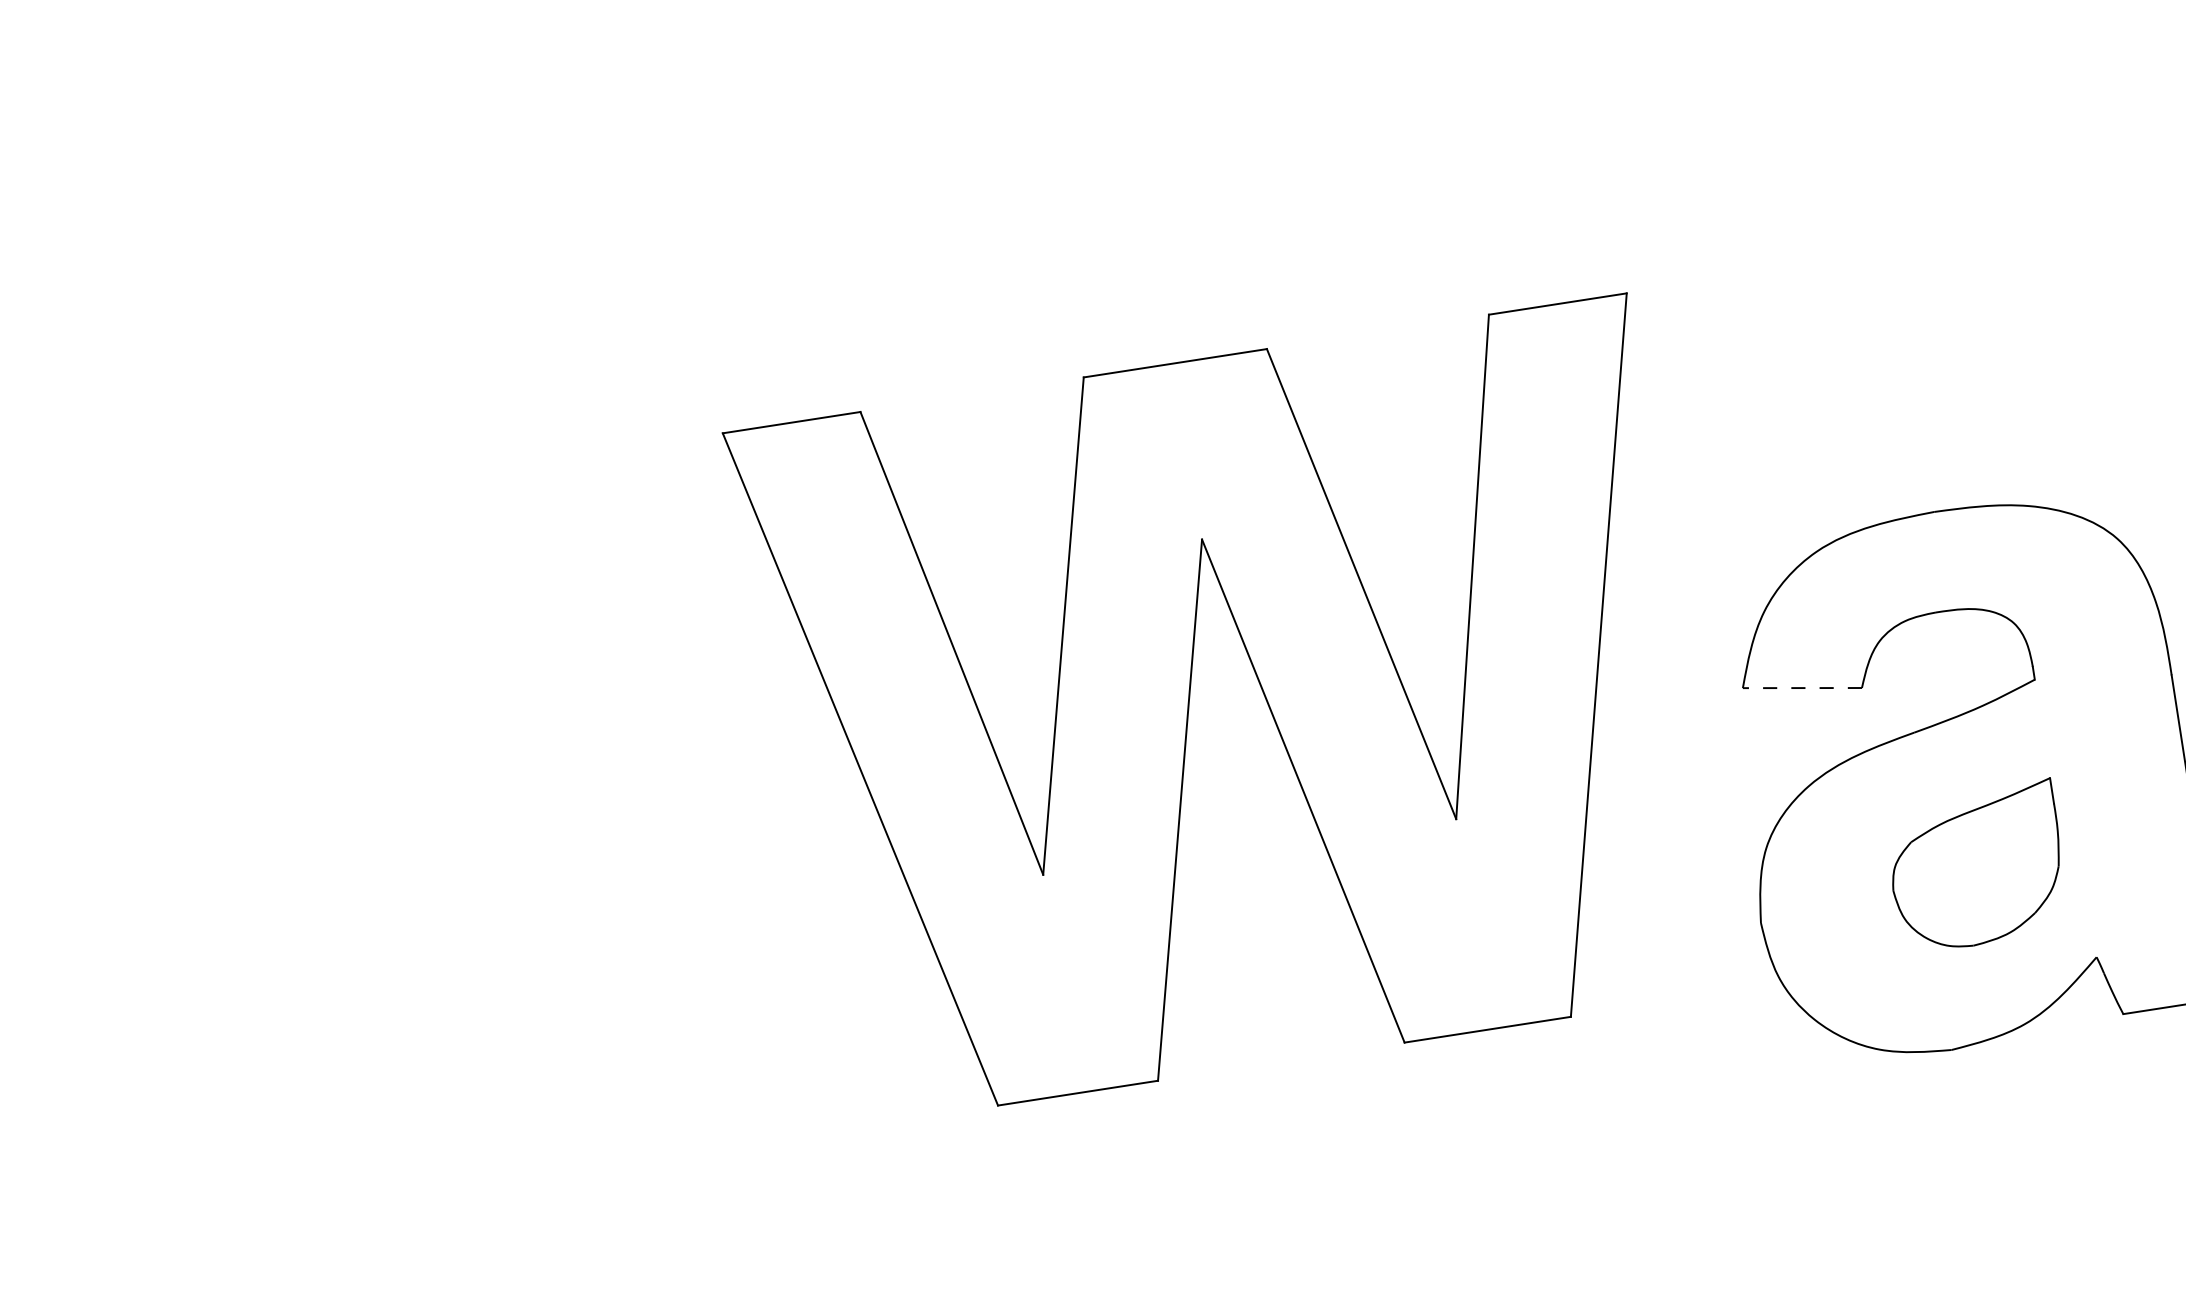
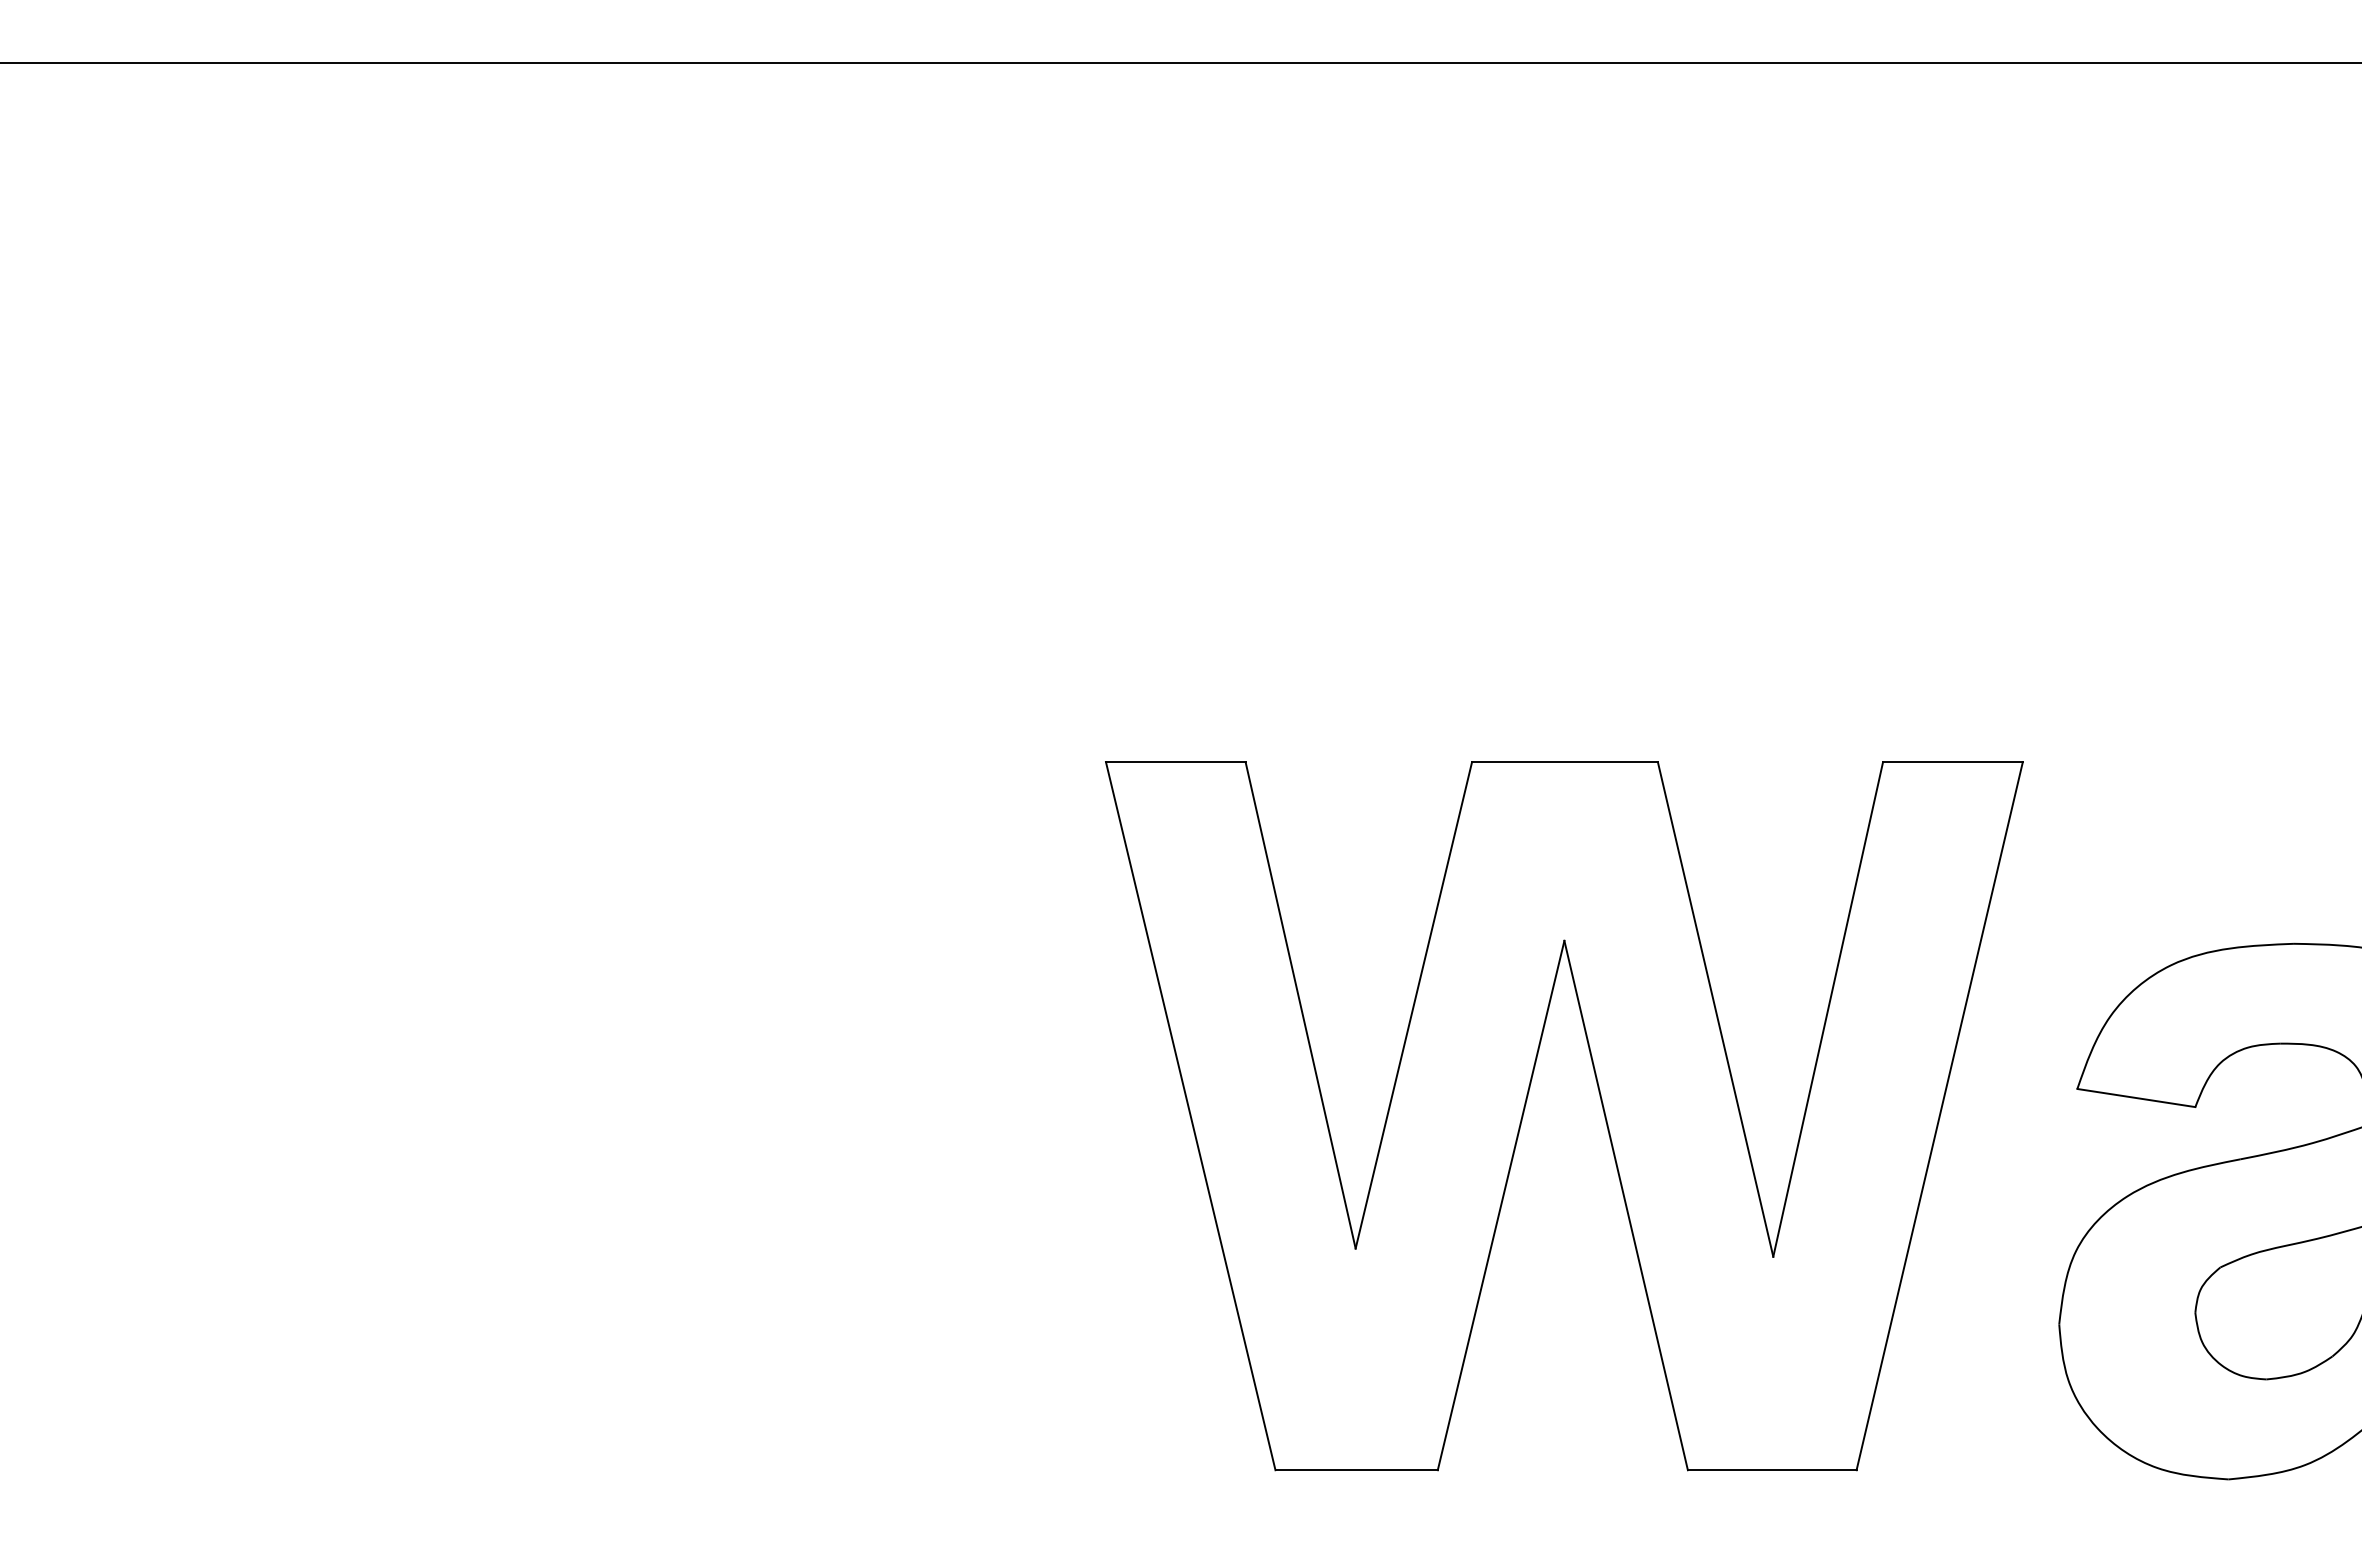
line: (1802, 688) -> (2136, 1098), dashed -> solid
part: (1263, 696) -> (1601, 1105), moved

